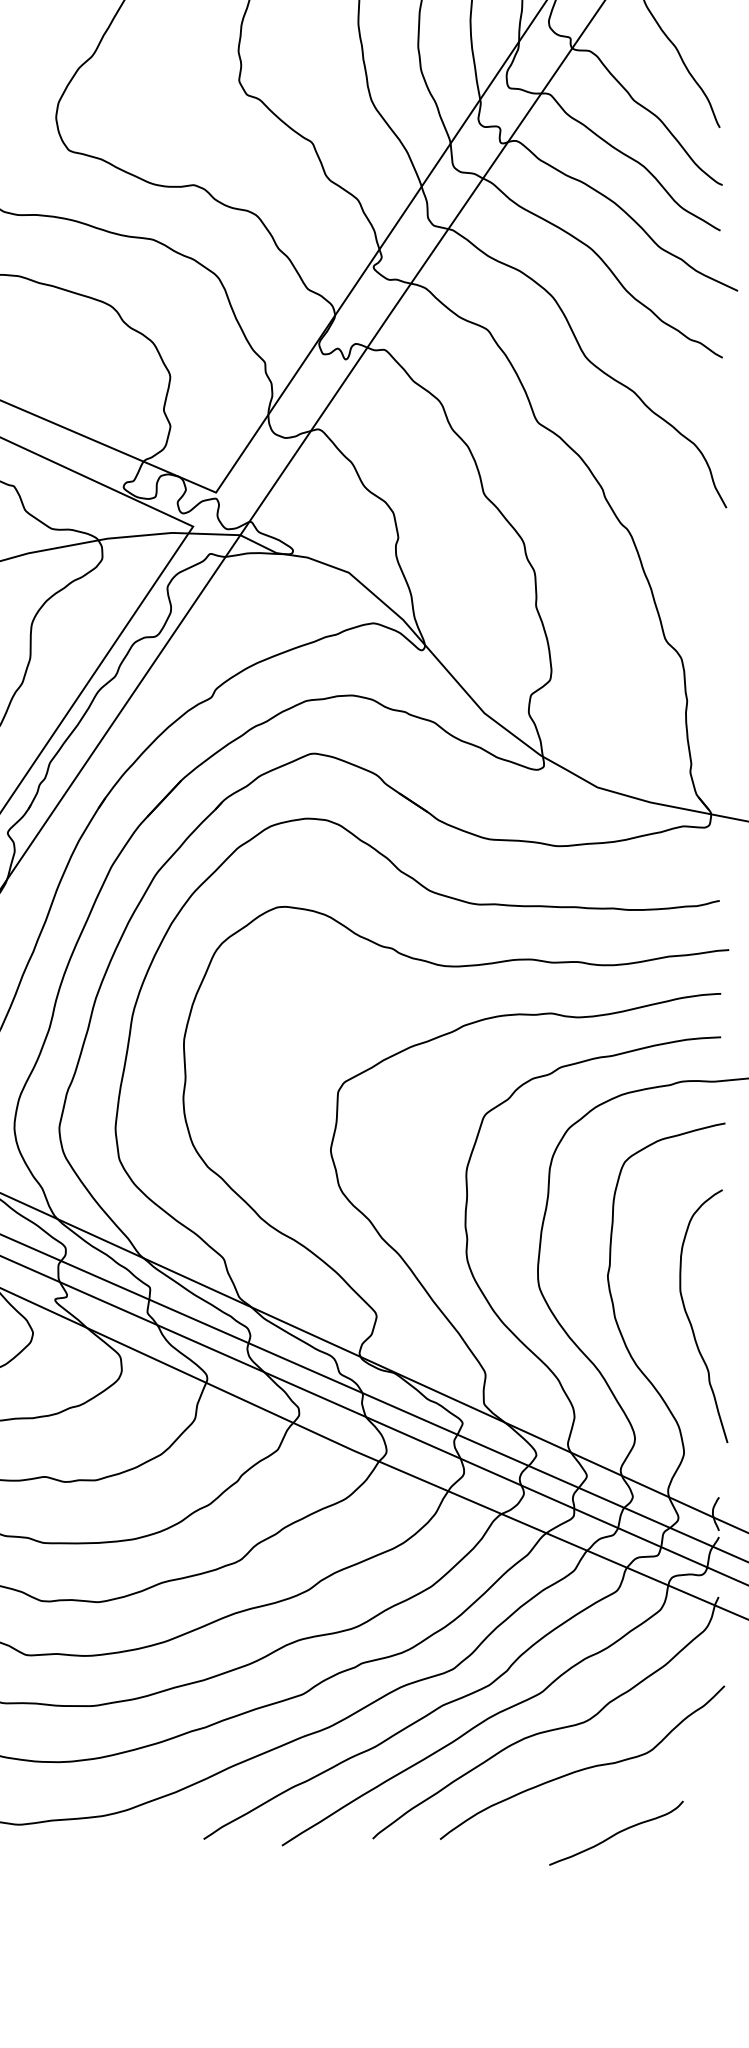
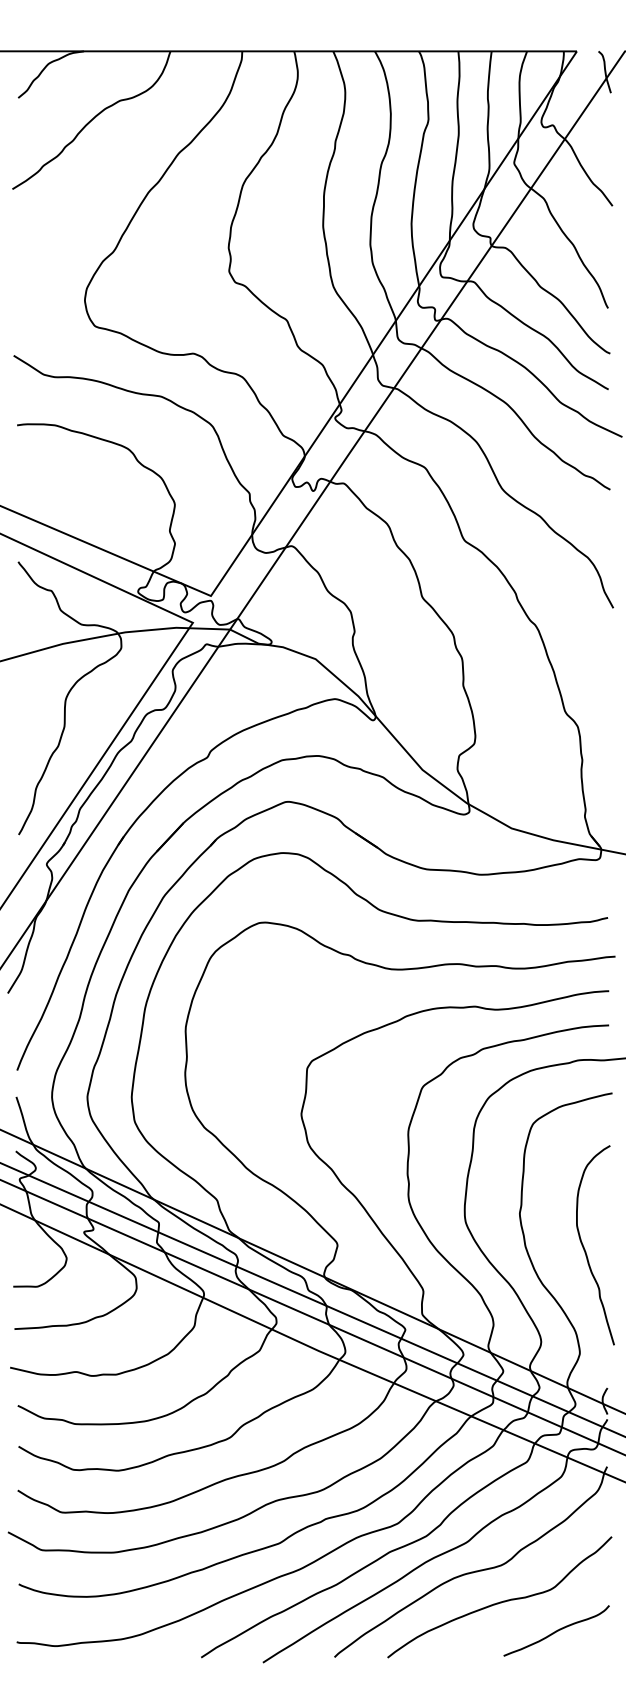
curve: (616, 1832) -> (556, 1630), moved

